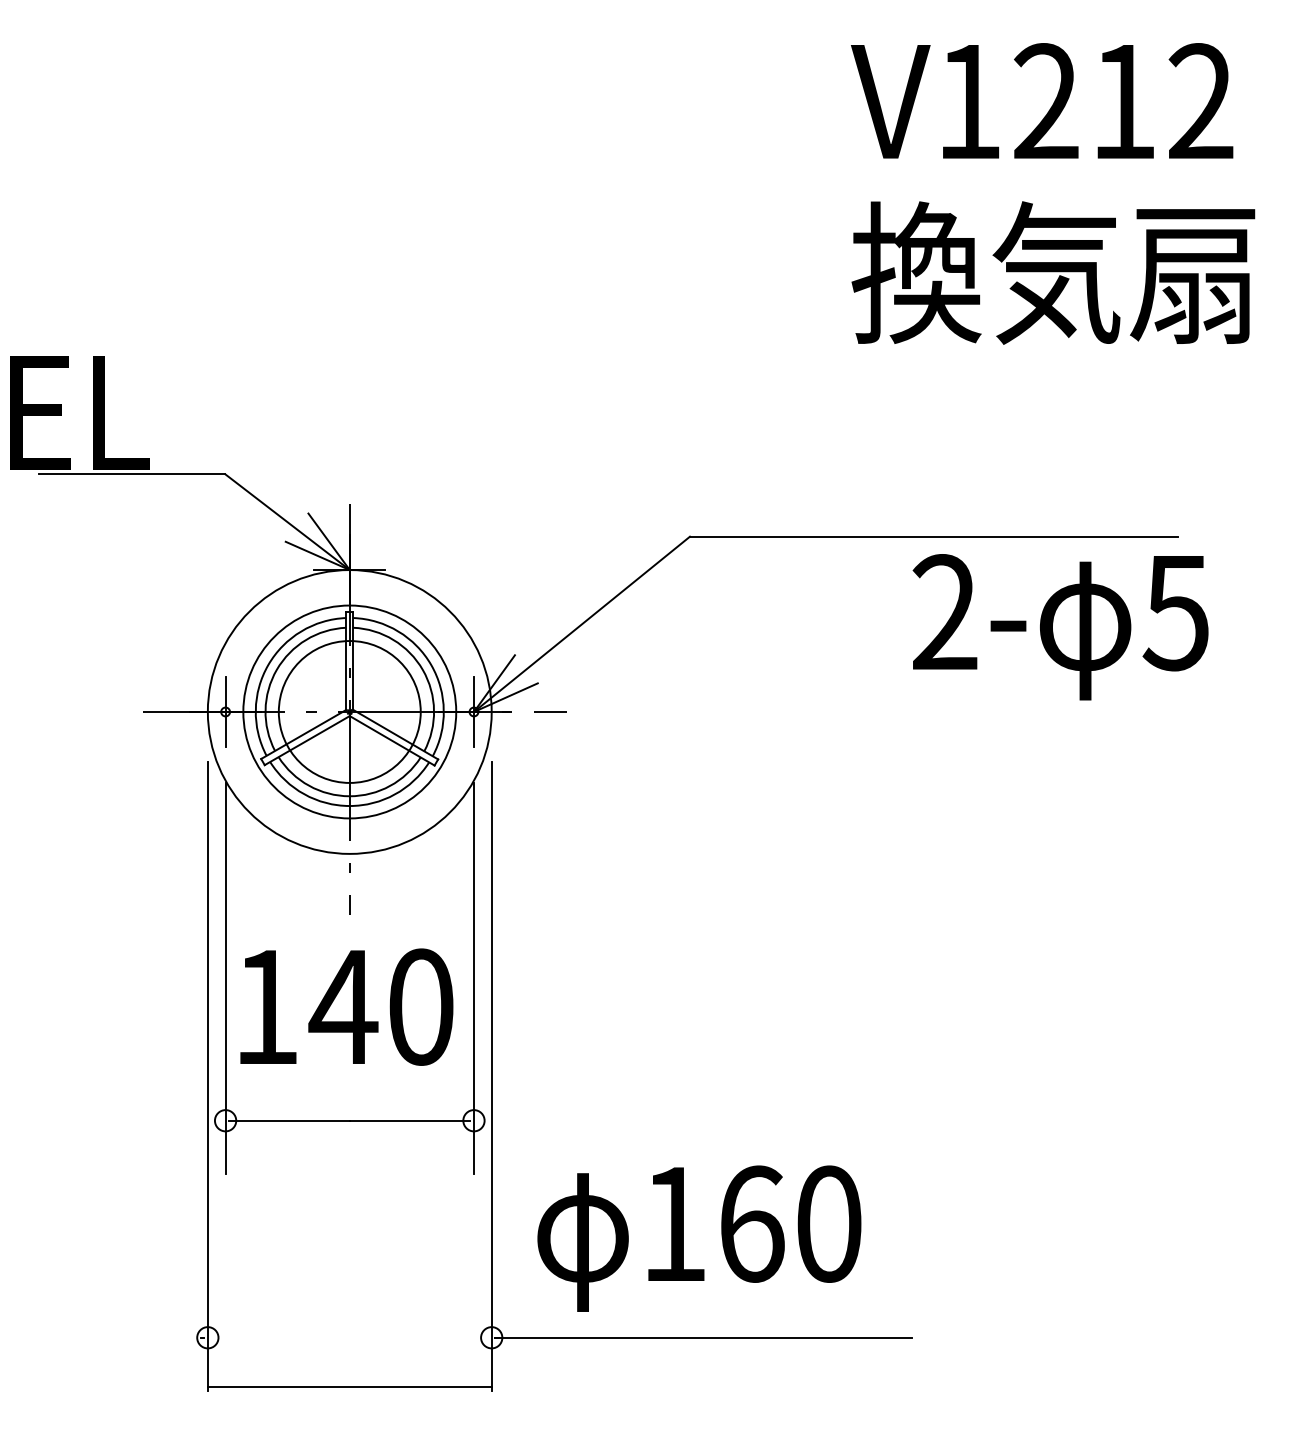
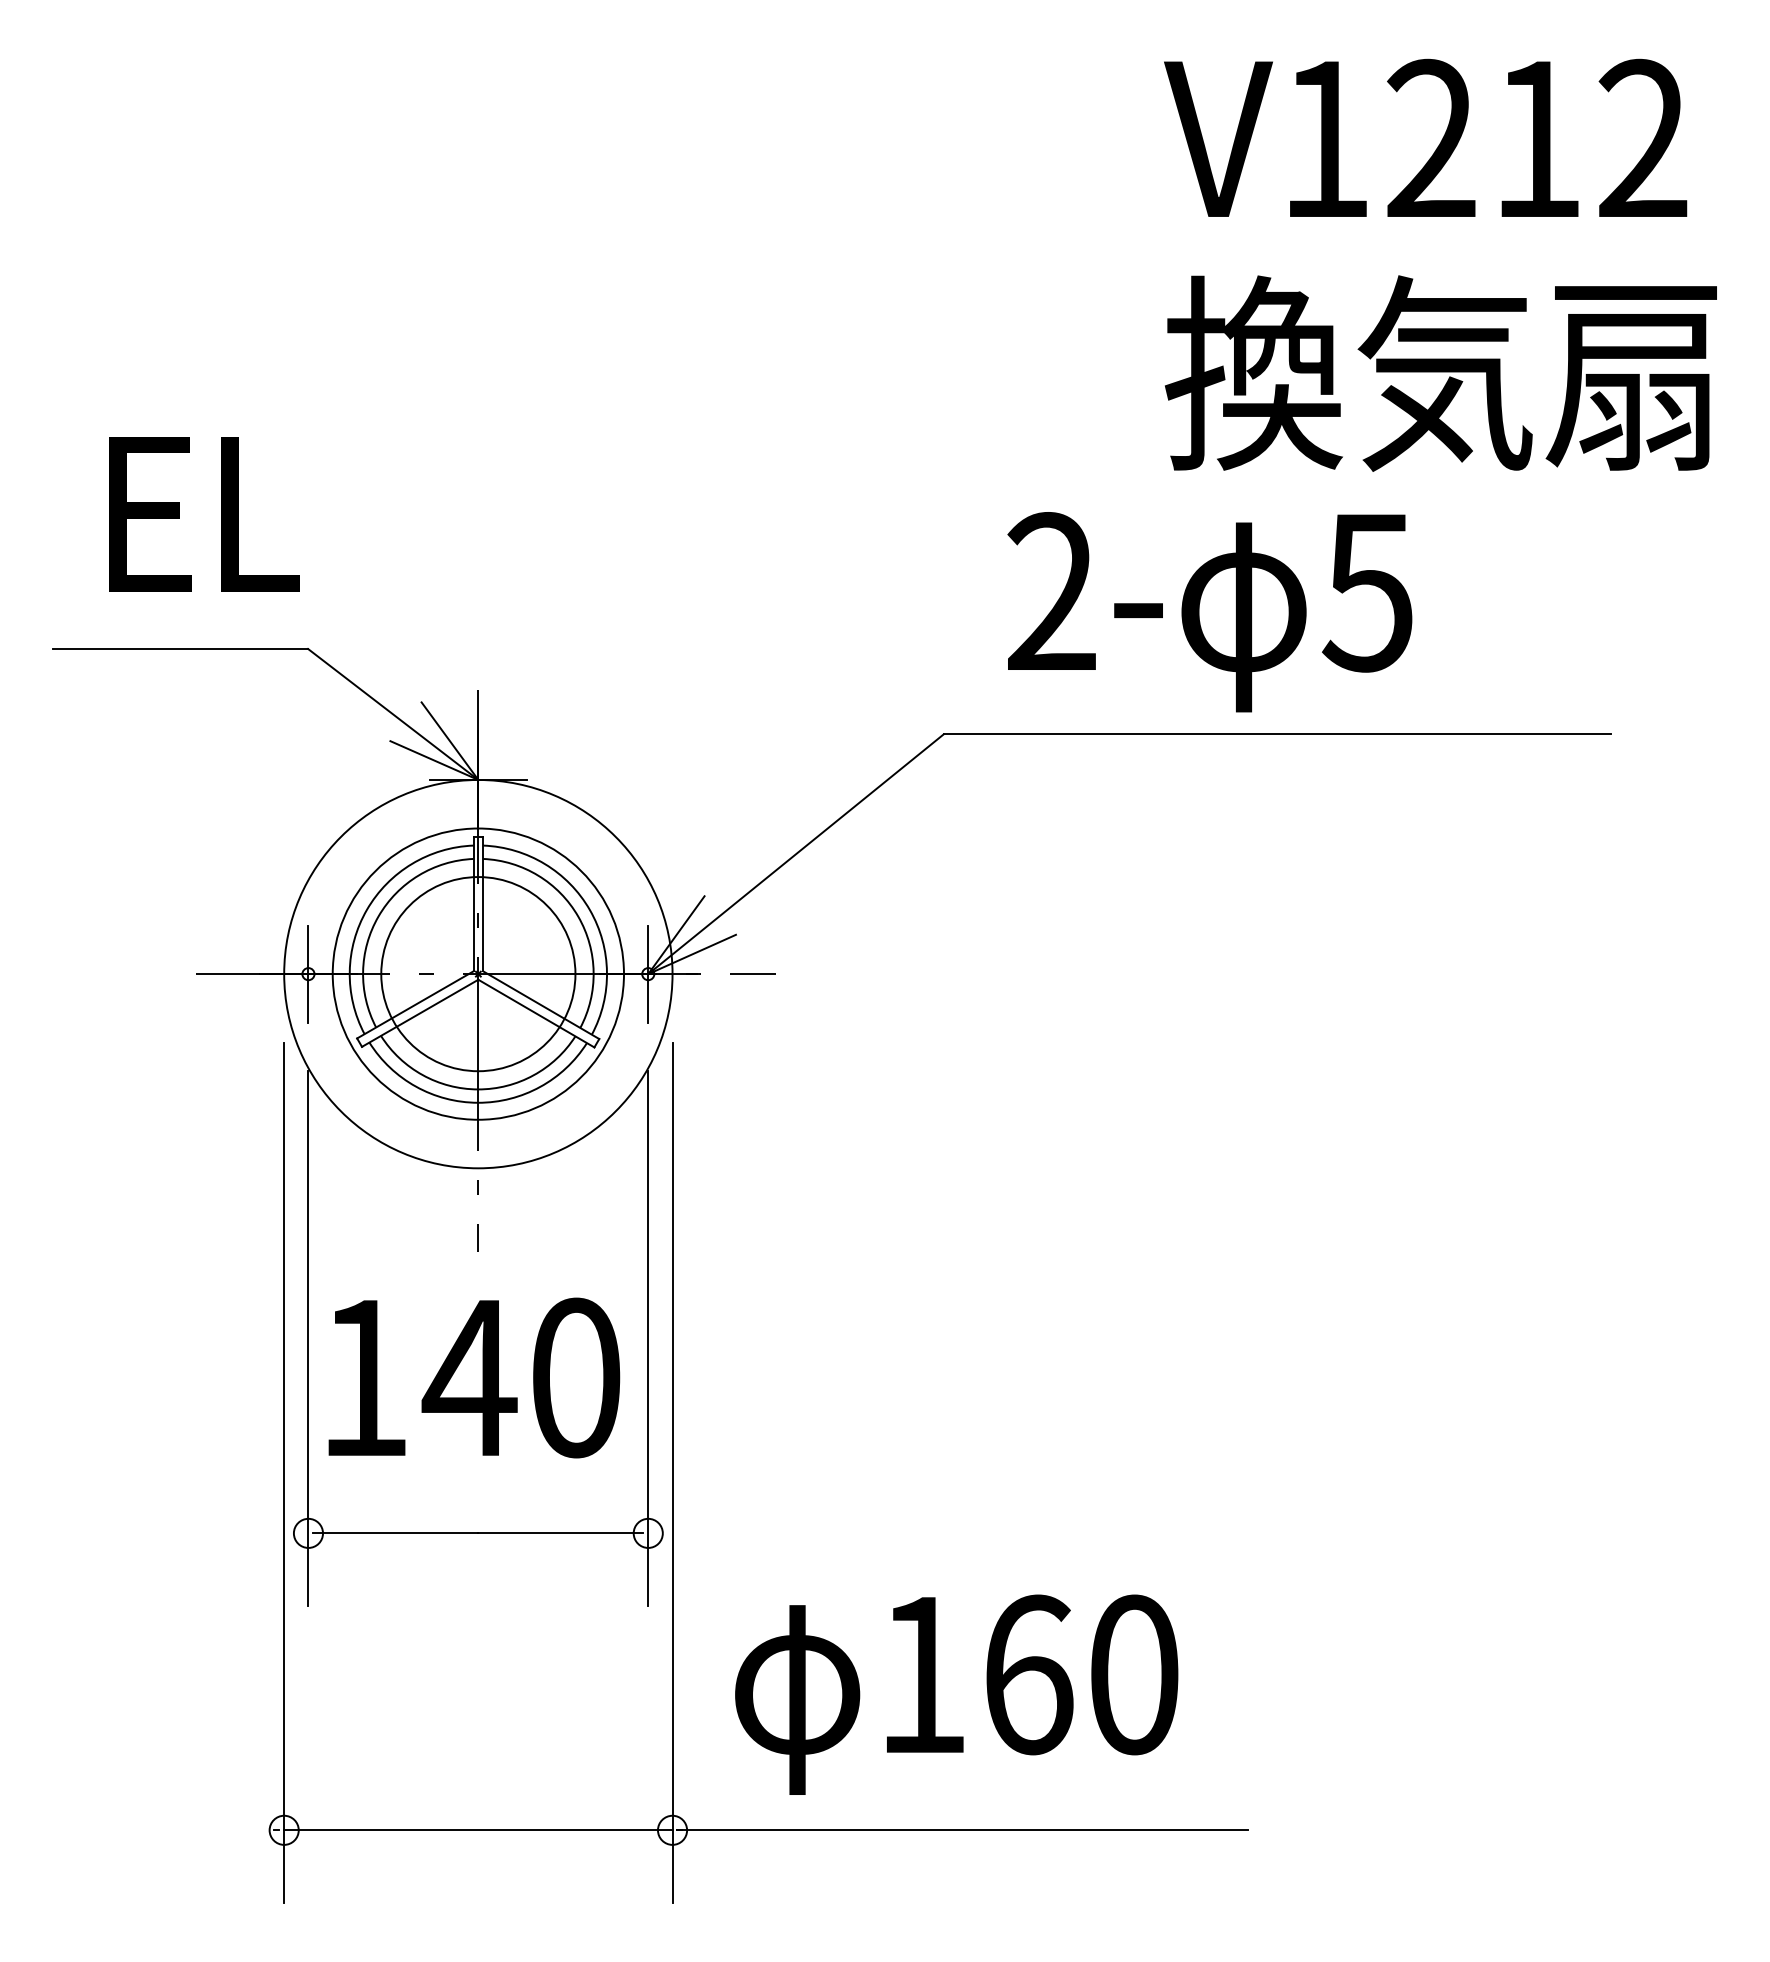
text: (80, 413) -> (204, 514), moved
text: (1060, 627) -> (1209, 612), moved
line: (349, 1386) -> (478, 1830), moved

